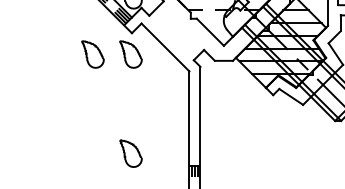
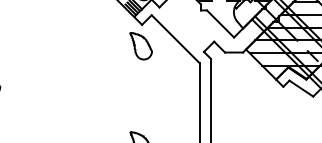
part: (92, 54) -> (102, 46), removed

